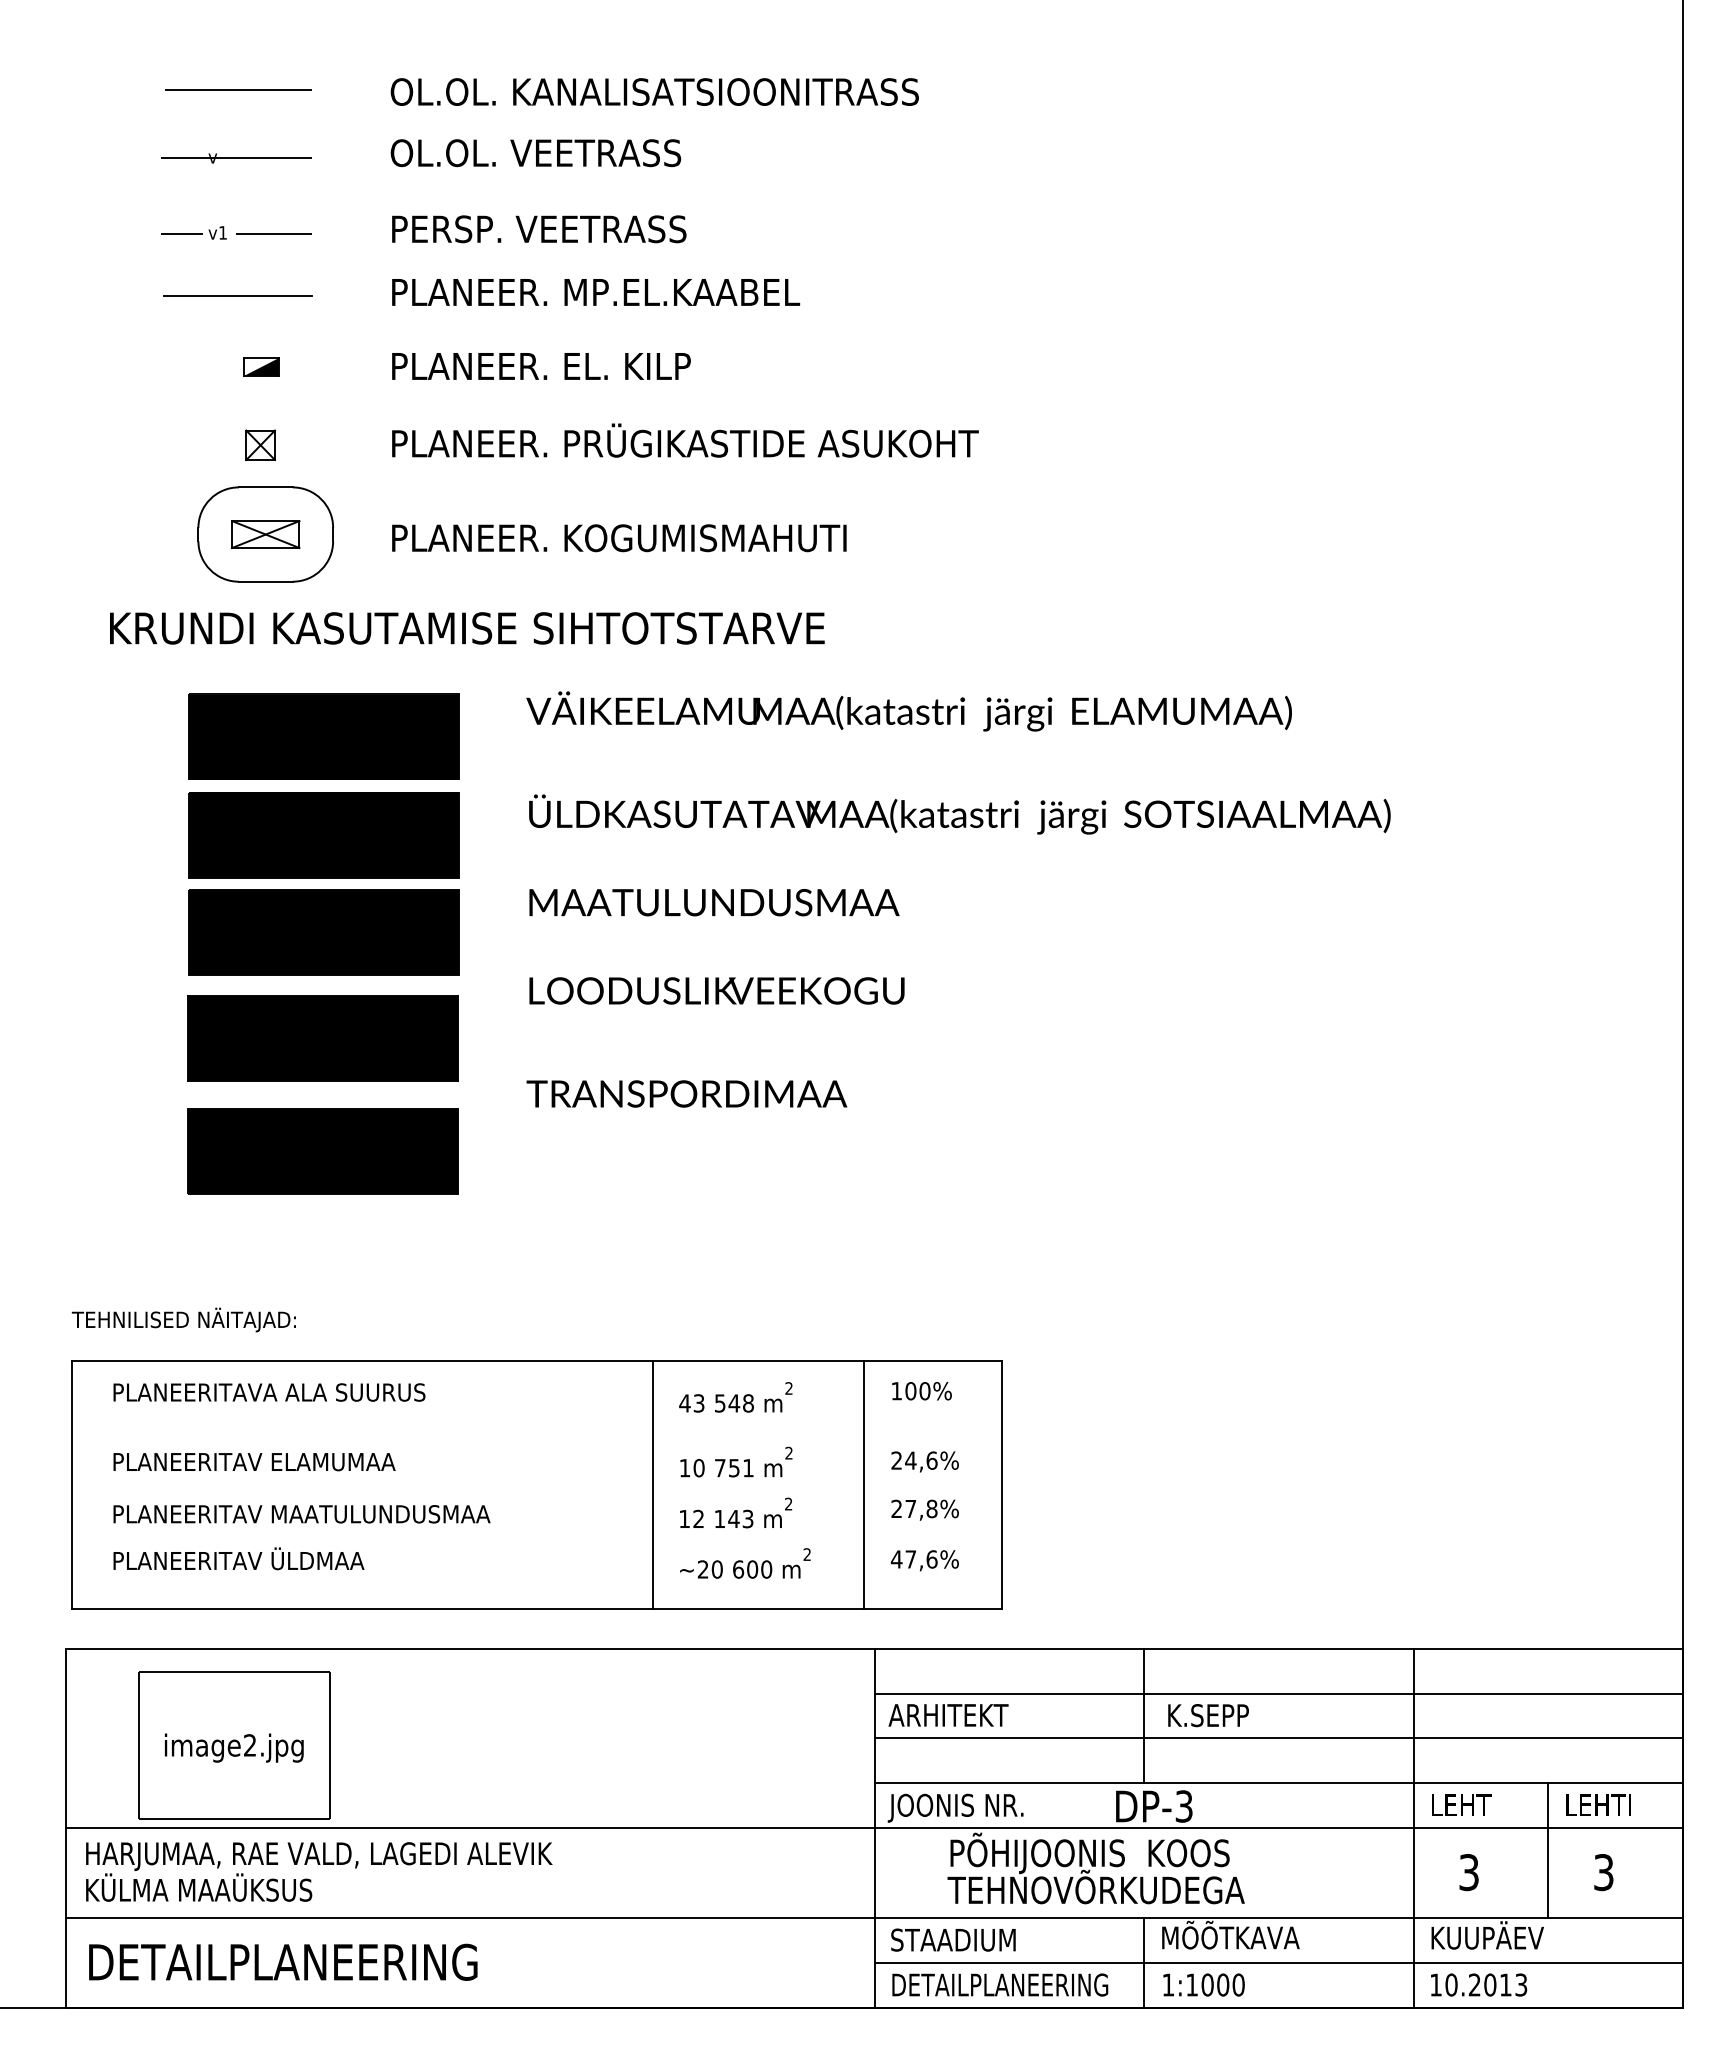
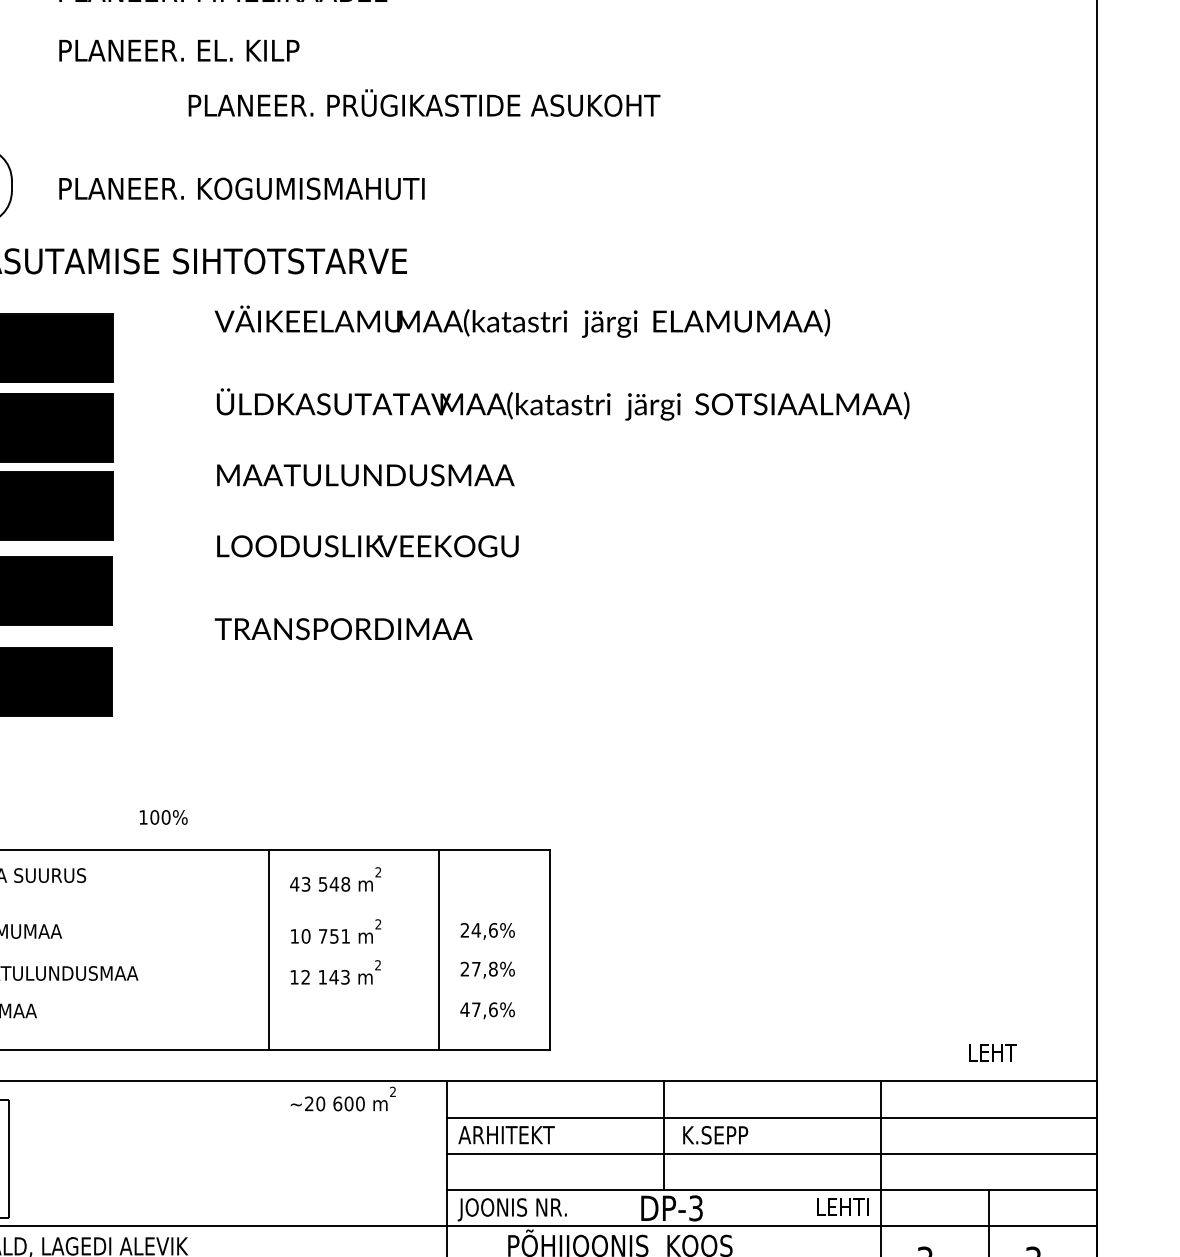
text: (685, 440) -> (424, 103), moved
text: (958, 899) -> (562, 472), moved
text: (921, 1391) -> (163, 817), moved
text: (745, 1563) -> (343, 1099), moved
text: (1461, 1804) -> (992, 1052), moved
text: (1598, 1804) -> (842, 1206), moved

